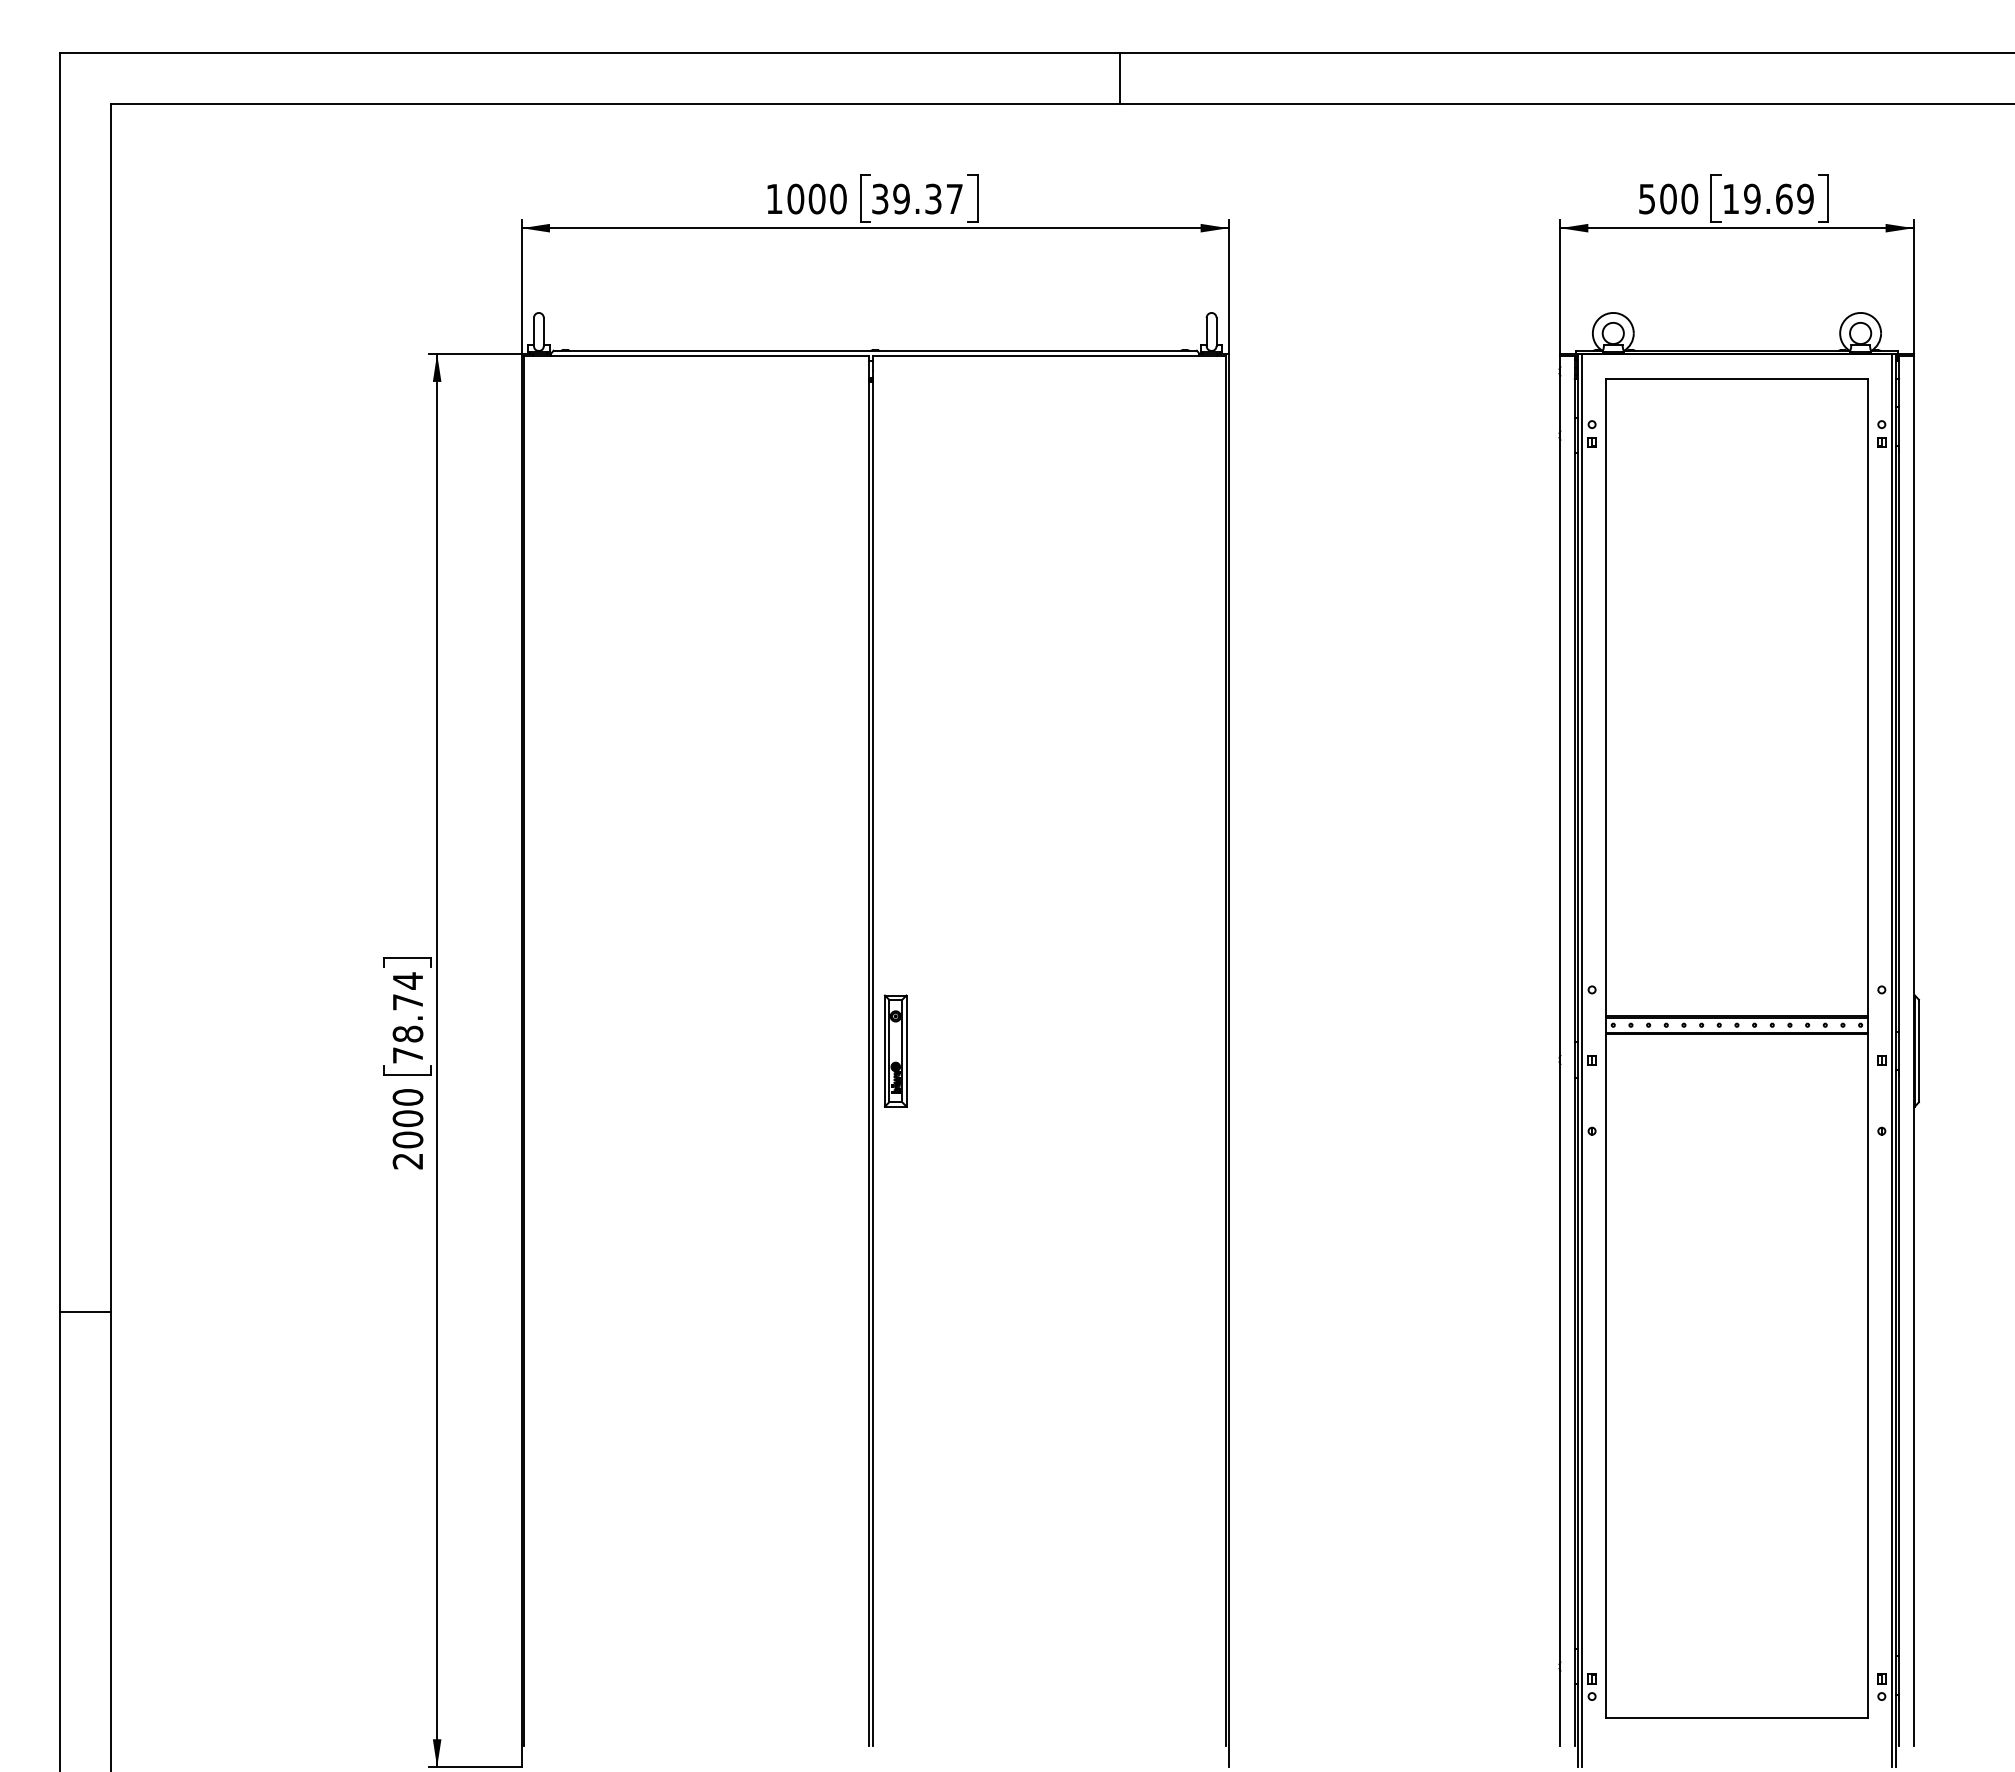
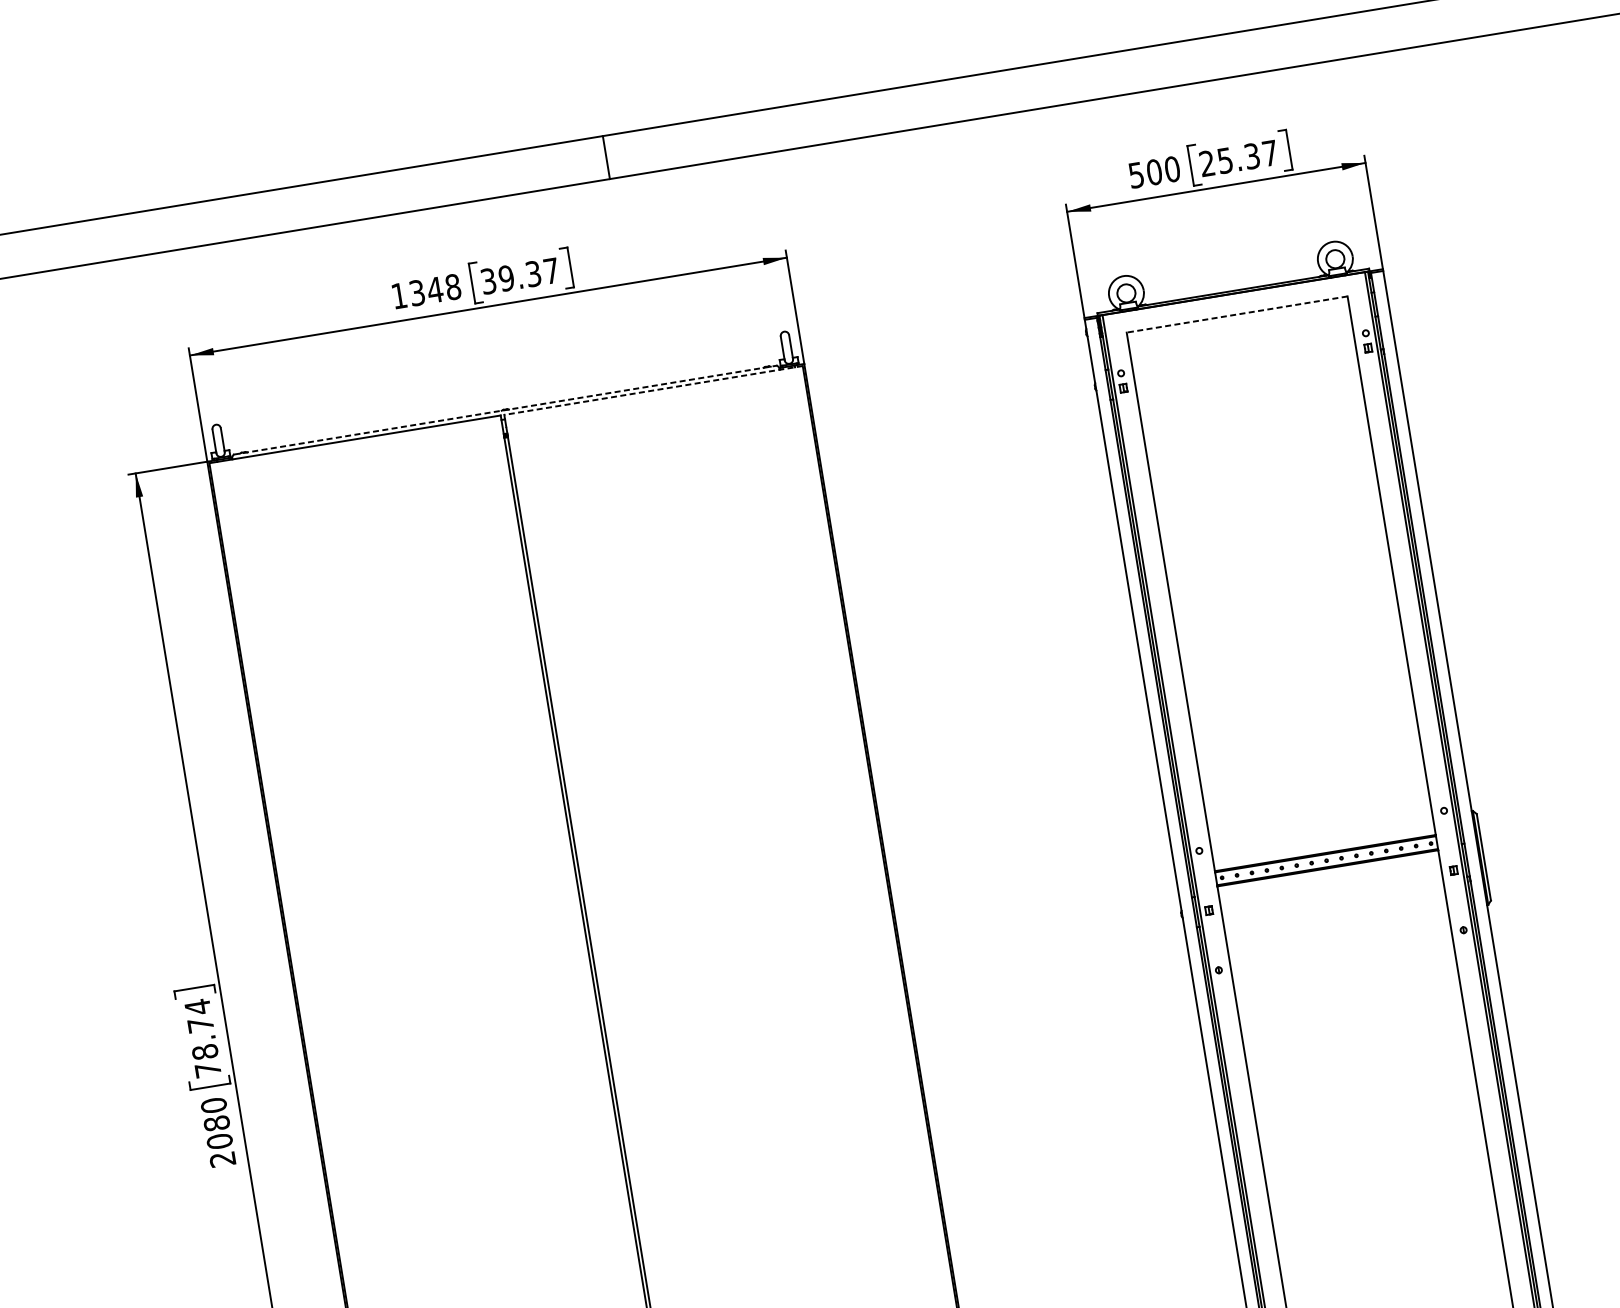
line: (1120, 78) -> (606, 157), moved
text: (816, 198) -> (434, 289), 1000 -> 1348
text: (1768, 198) -> (1238, 157), 19.69 -> 25.37
line: (875, 350) -> (505, 409), solid -> dashed
line: (1049, 356) -> (653, 390), solid -> dashed
line: (1736, 378) -> (1236, 314), solid -> dashed
part: (895, 1050) -> (619, 998), removed
text: (408, 1118) -> (217, 1123), 2000 -> 2080

